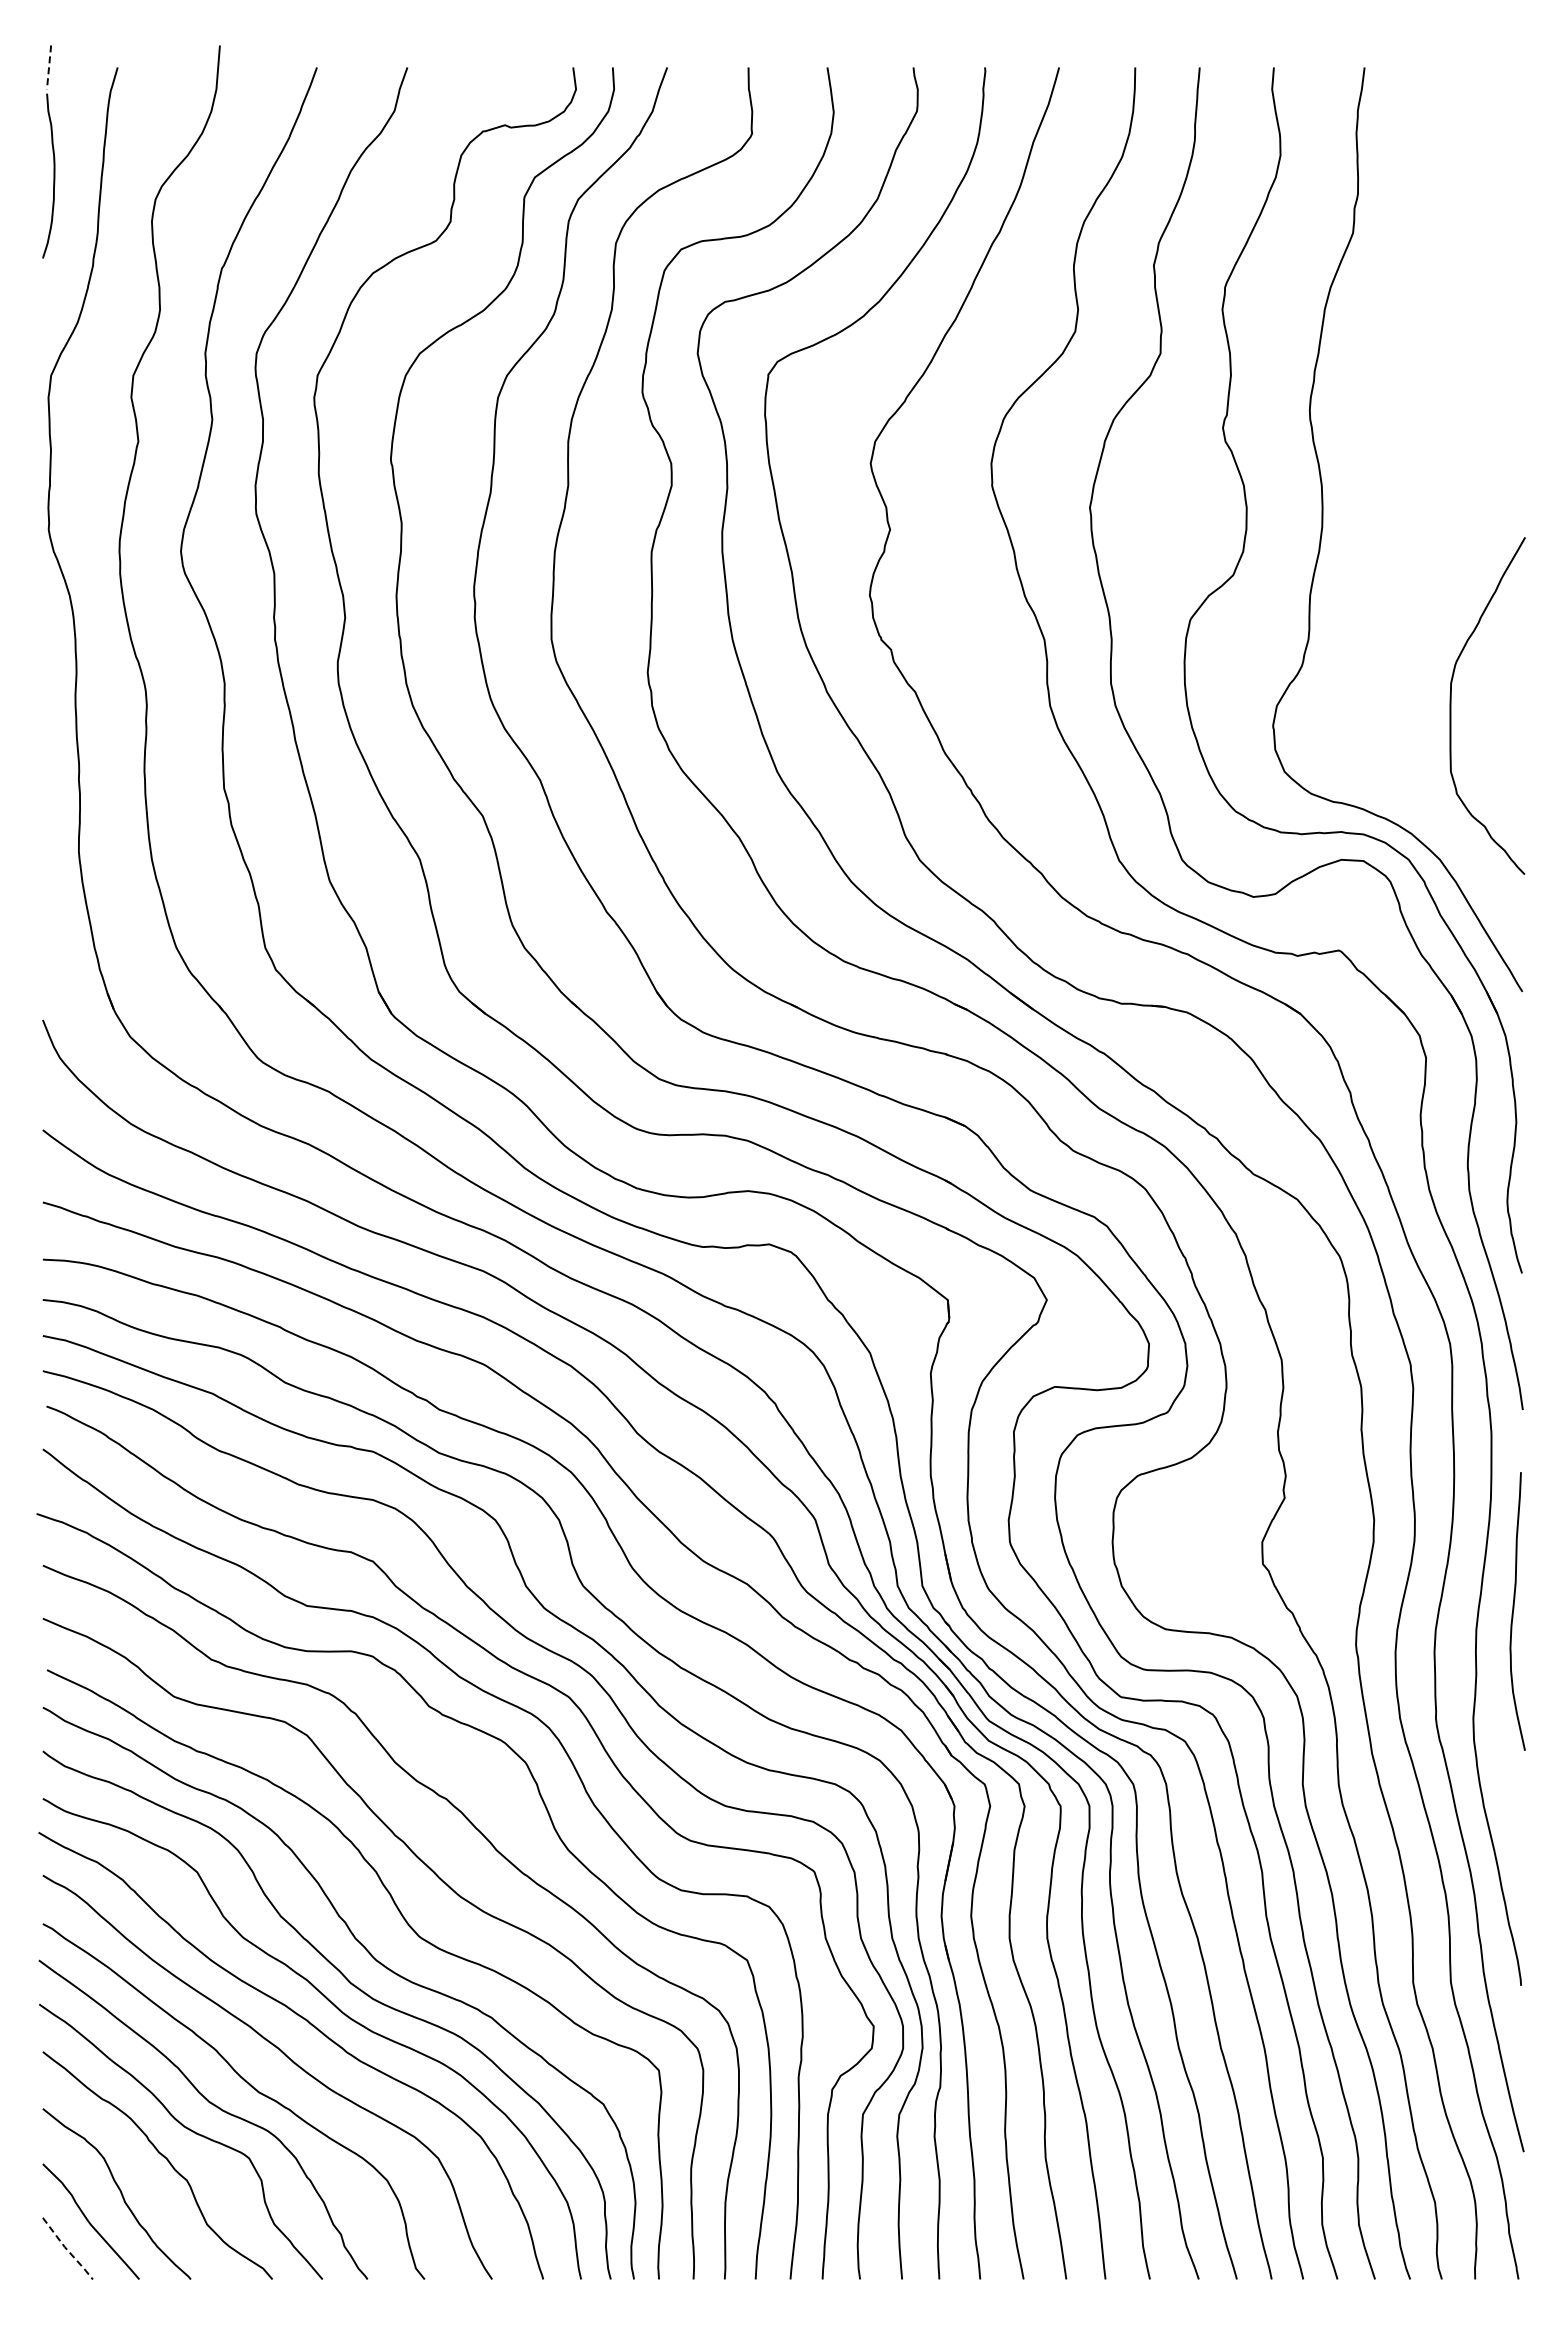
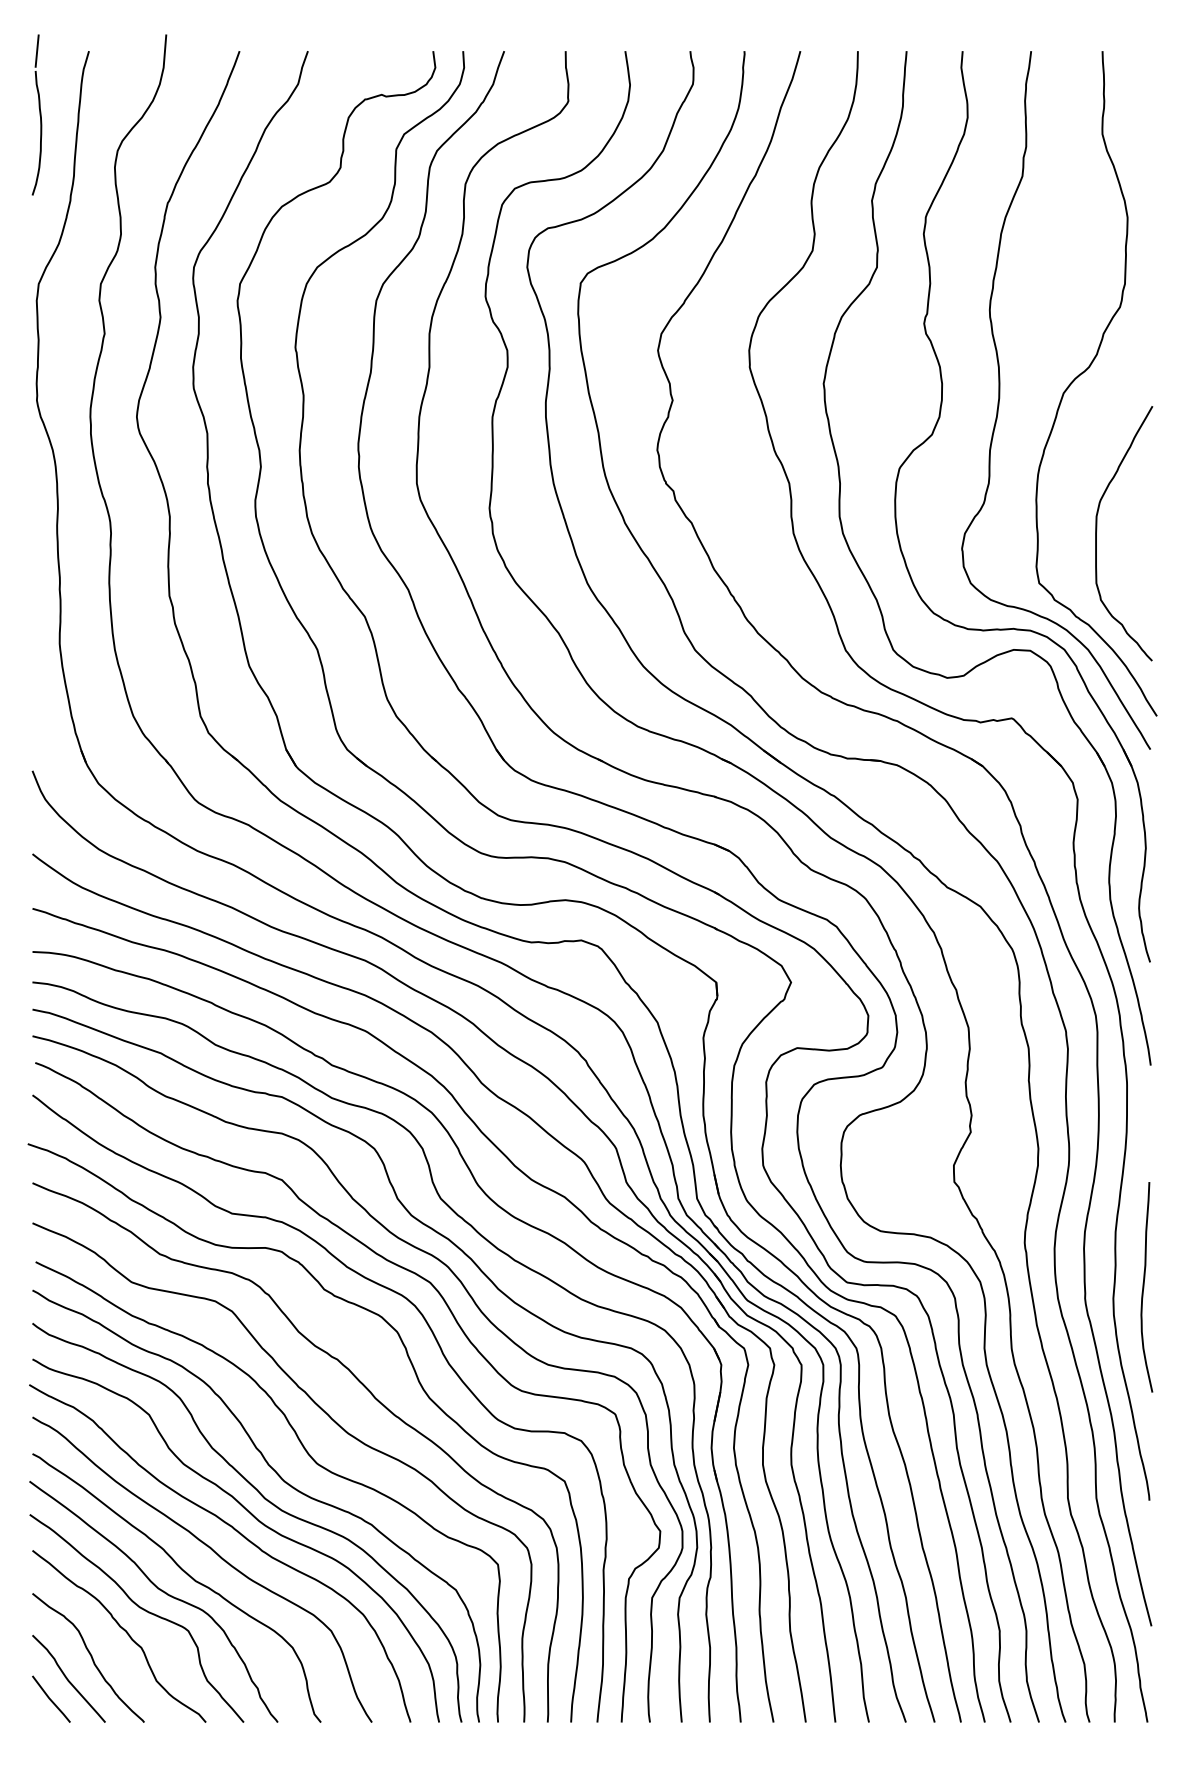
line: (49, 67) -> (37, 51), dashed -> solid
curve: (1435, 492) -> (1084, 372), added
curve: (1514, 1609) -> (1144, 1285), moved
line: (67, 2250) -> (51, 1700), dashed -> solid

